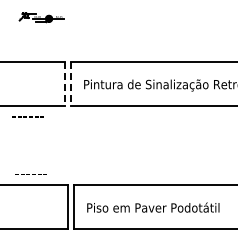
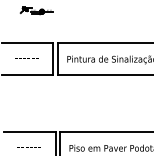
line: (64, 83) -> (53, 58), dashed -> solid
line: (71, 83) -> (58, 58), dashed -> solid
text: (27, 116) -> (26, 57), moved
text: (30, 174) -> (28, 147), moved

